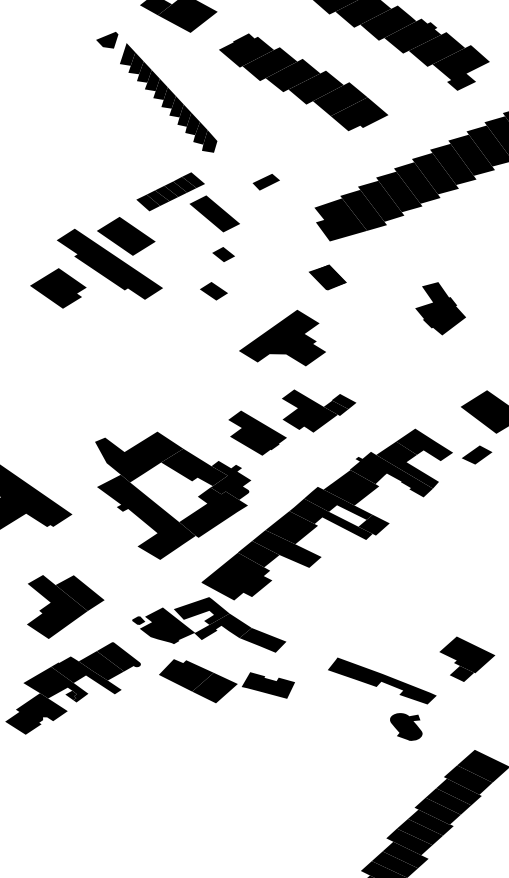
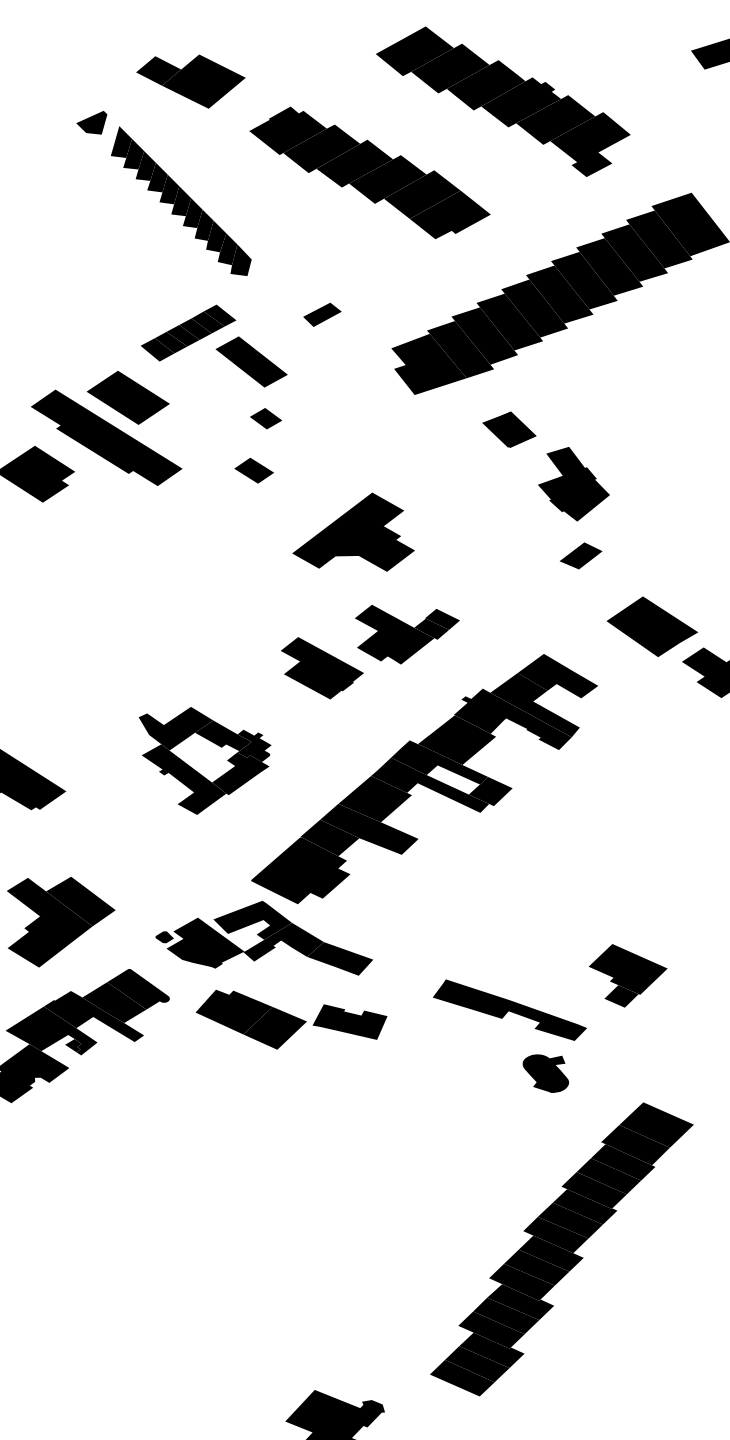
part: (327, 277) -> (509, 429), moved
part: (476, 454) -> (580, 555), moved
part: (171, 495) -> (204, 760), size x0.6

